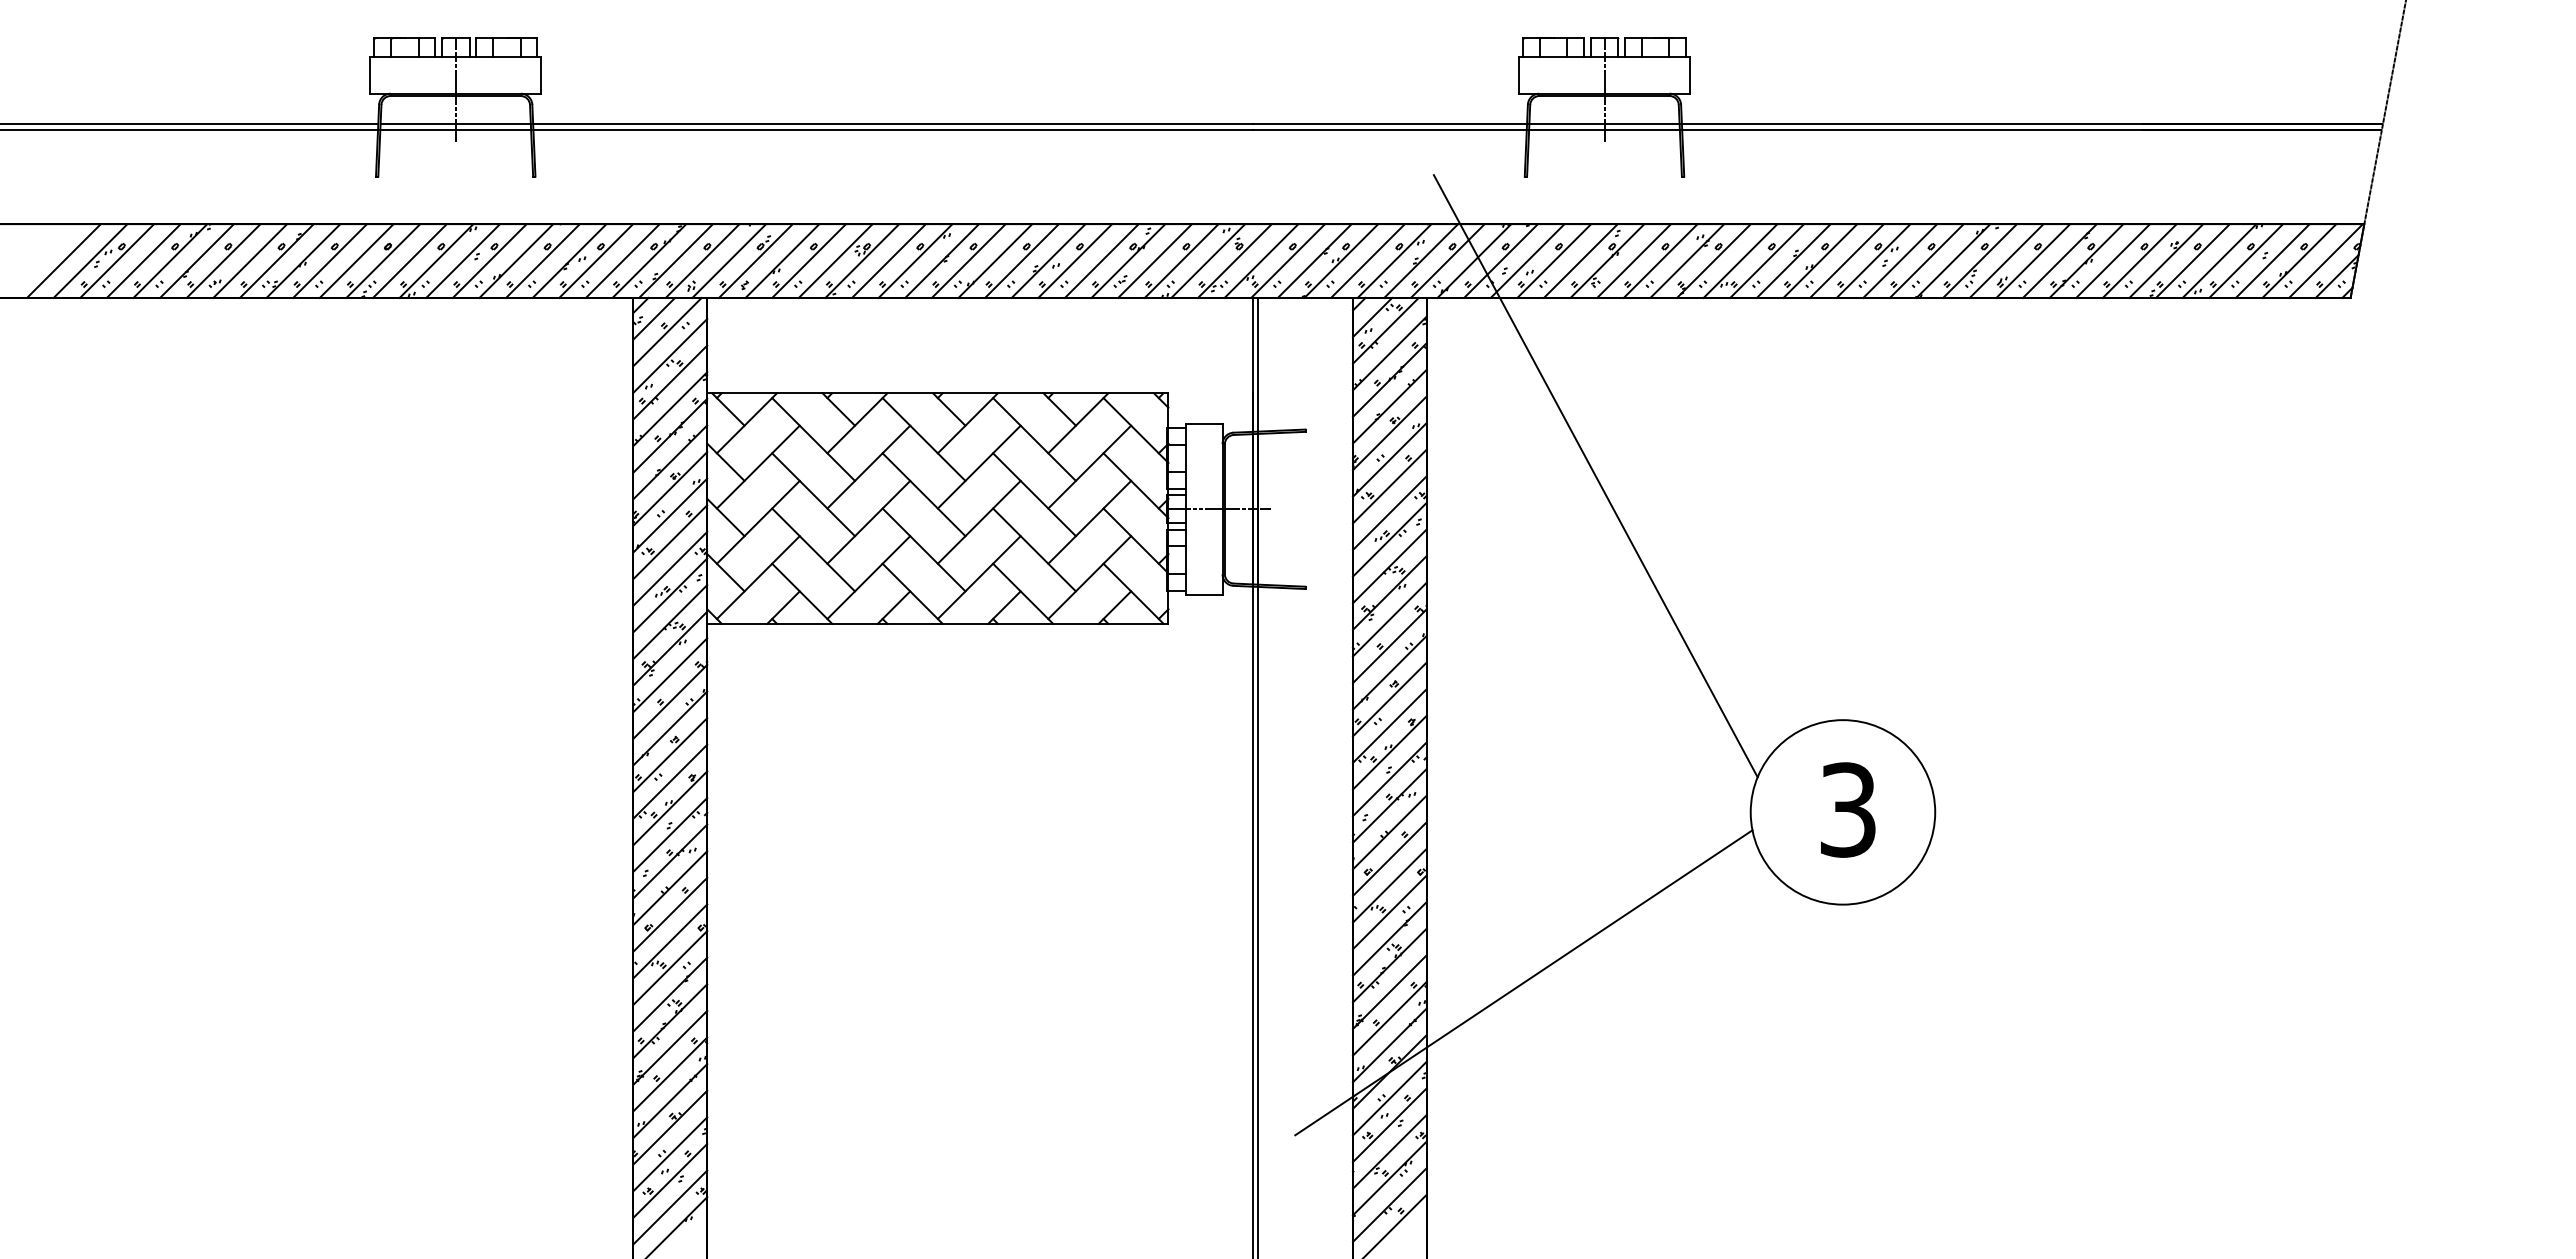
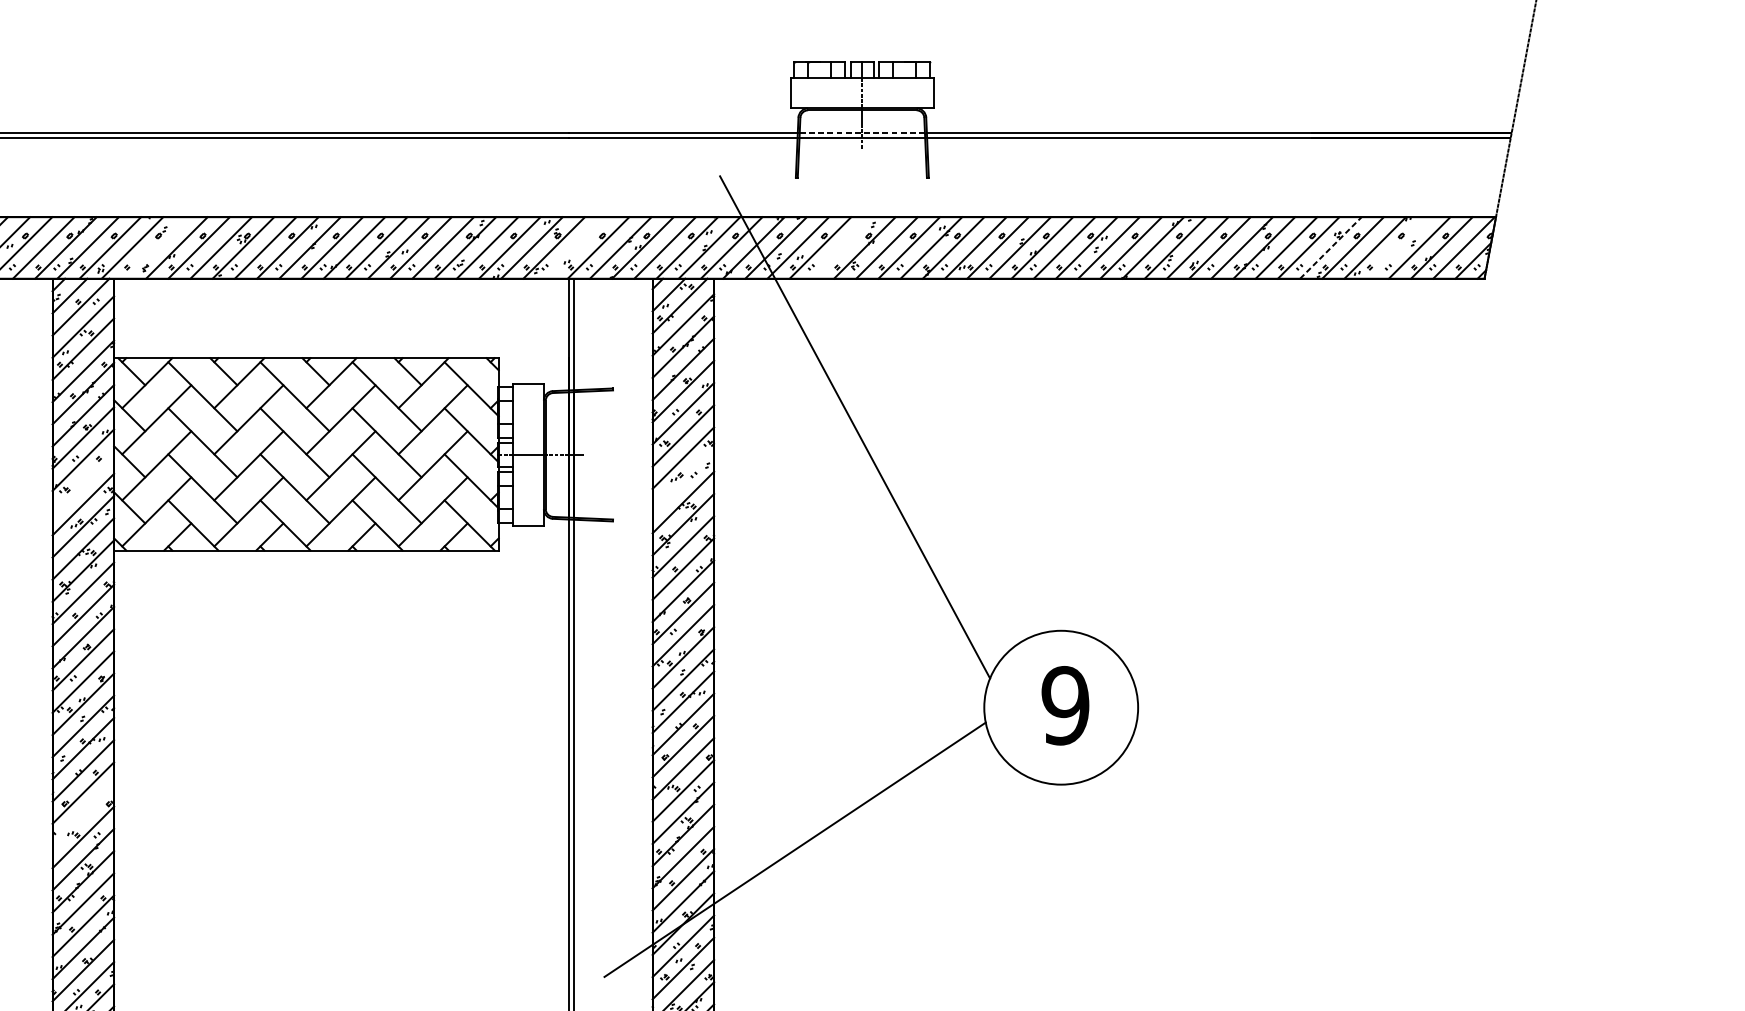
line: (1604, 123) -> (862, 133), solid -> dashed
line: (755, 260) -> (154, 247), removed
line: (1261, 260) -> (576, 247), removed
line: (1580, 260) -> (842, 247), removed
line: (2166, 260) -> (1331, 247), solid -> dashed
line: (2246, 260) -> (1397, 247), removed
line: (1389, 539) -> (683, 480), removed
line: (670, 542) -> (83, 482), removed
text: (1847, 809) -> (1064, 705), 3 -> 9
line: (670, 941) -> (83, 815), removed

